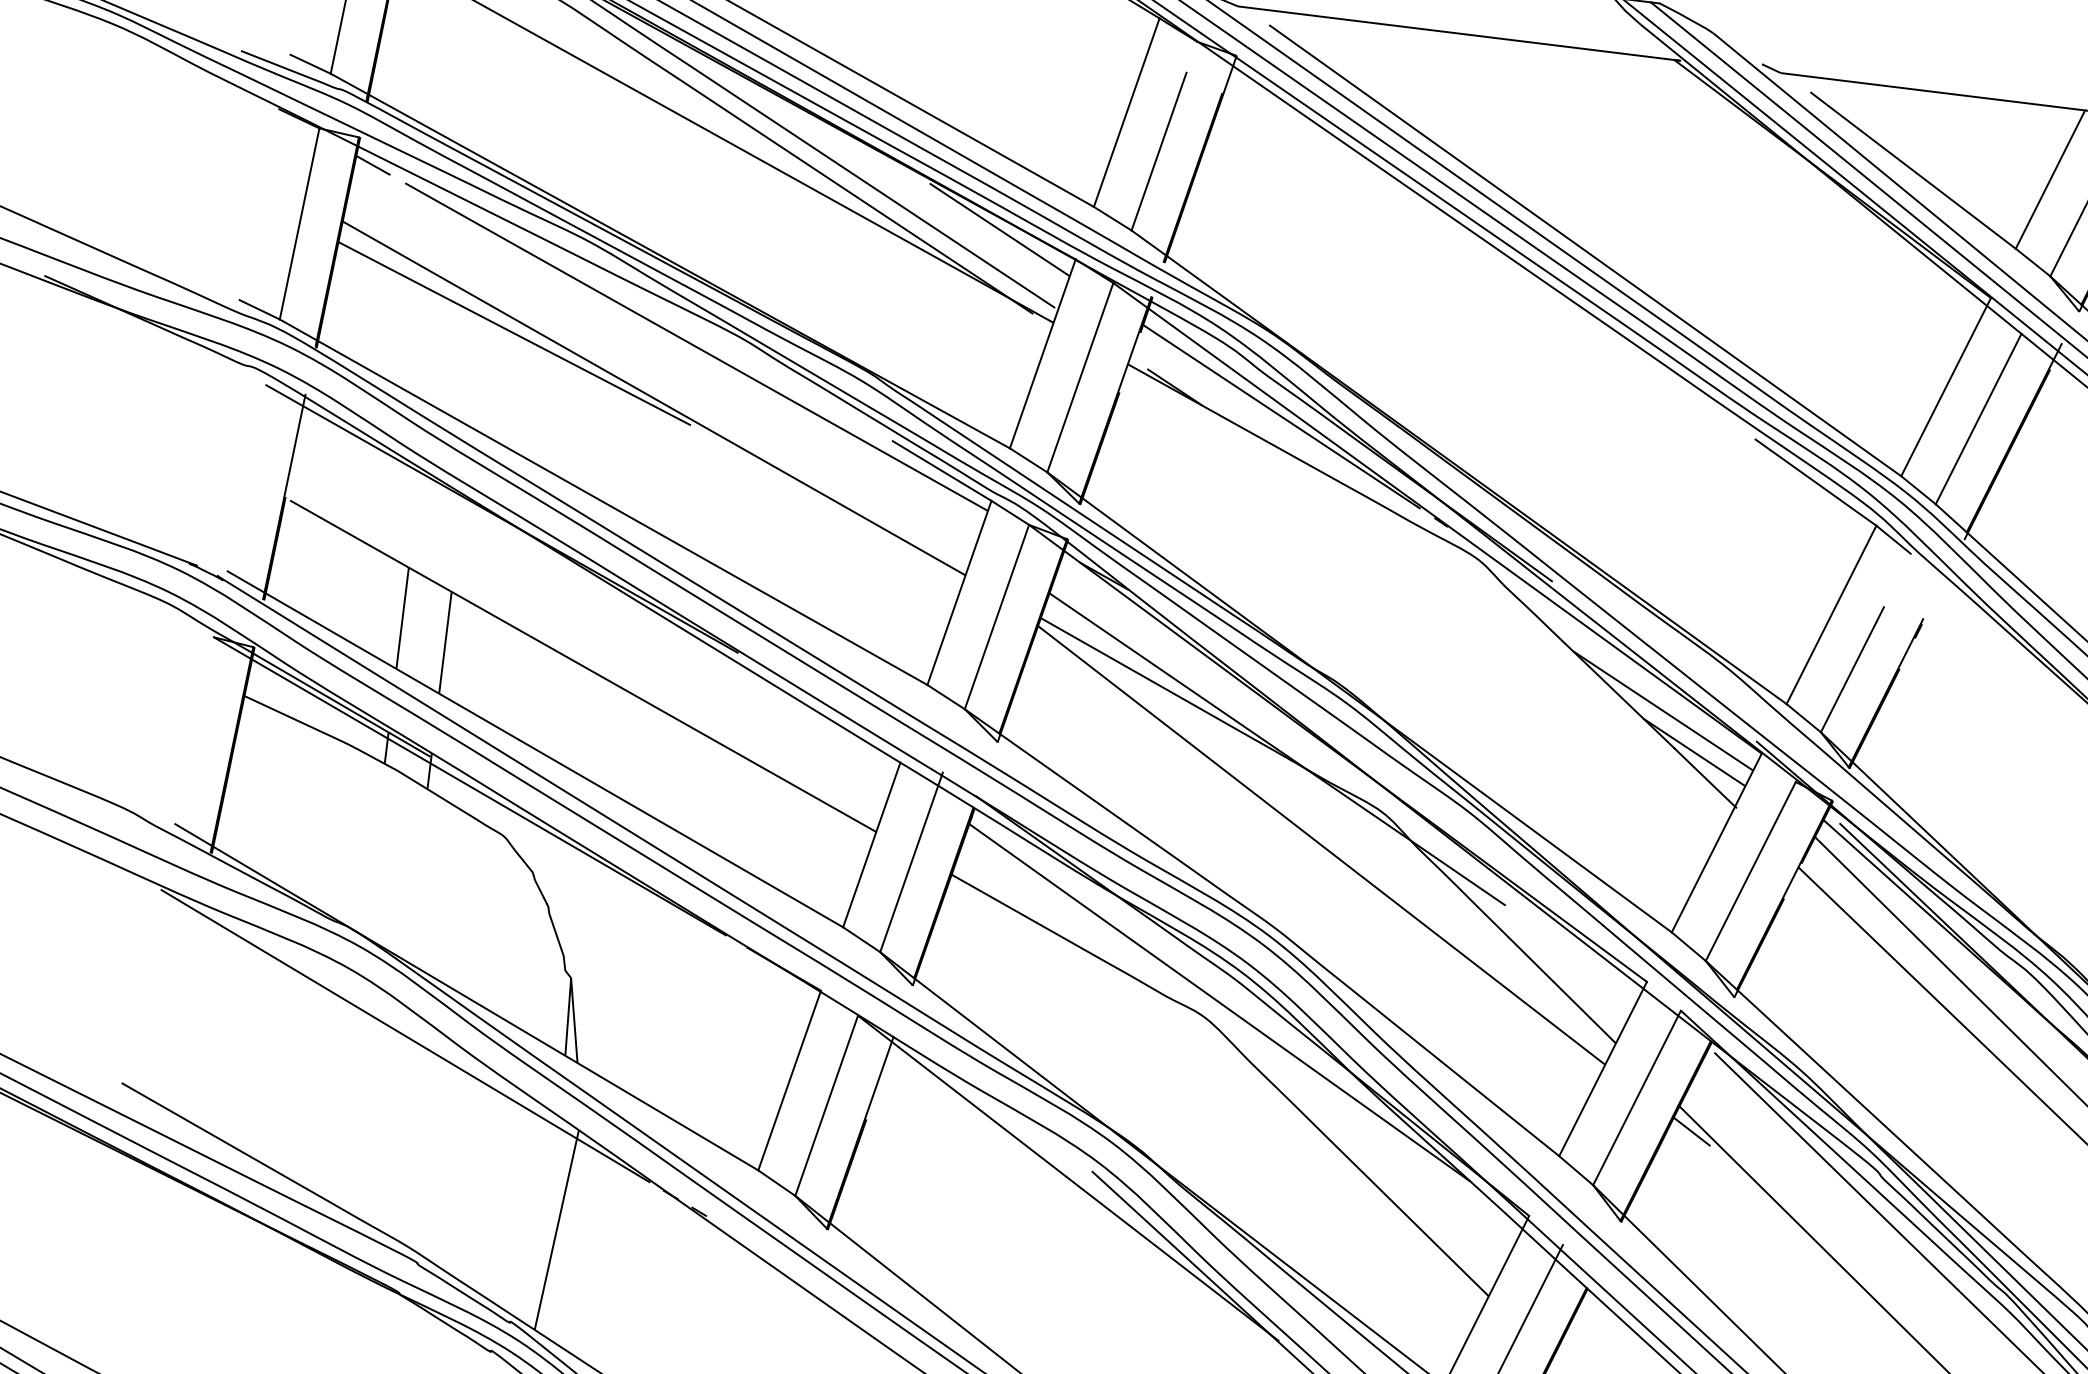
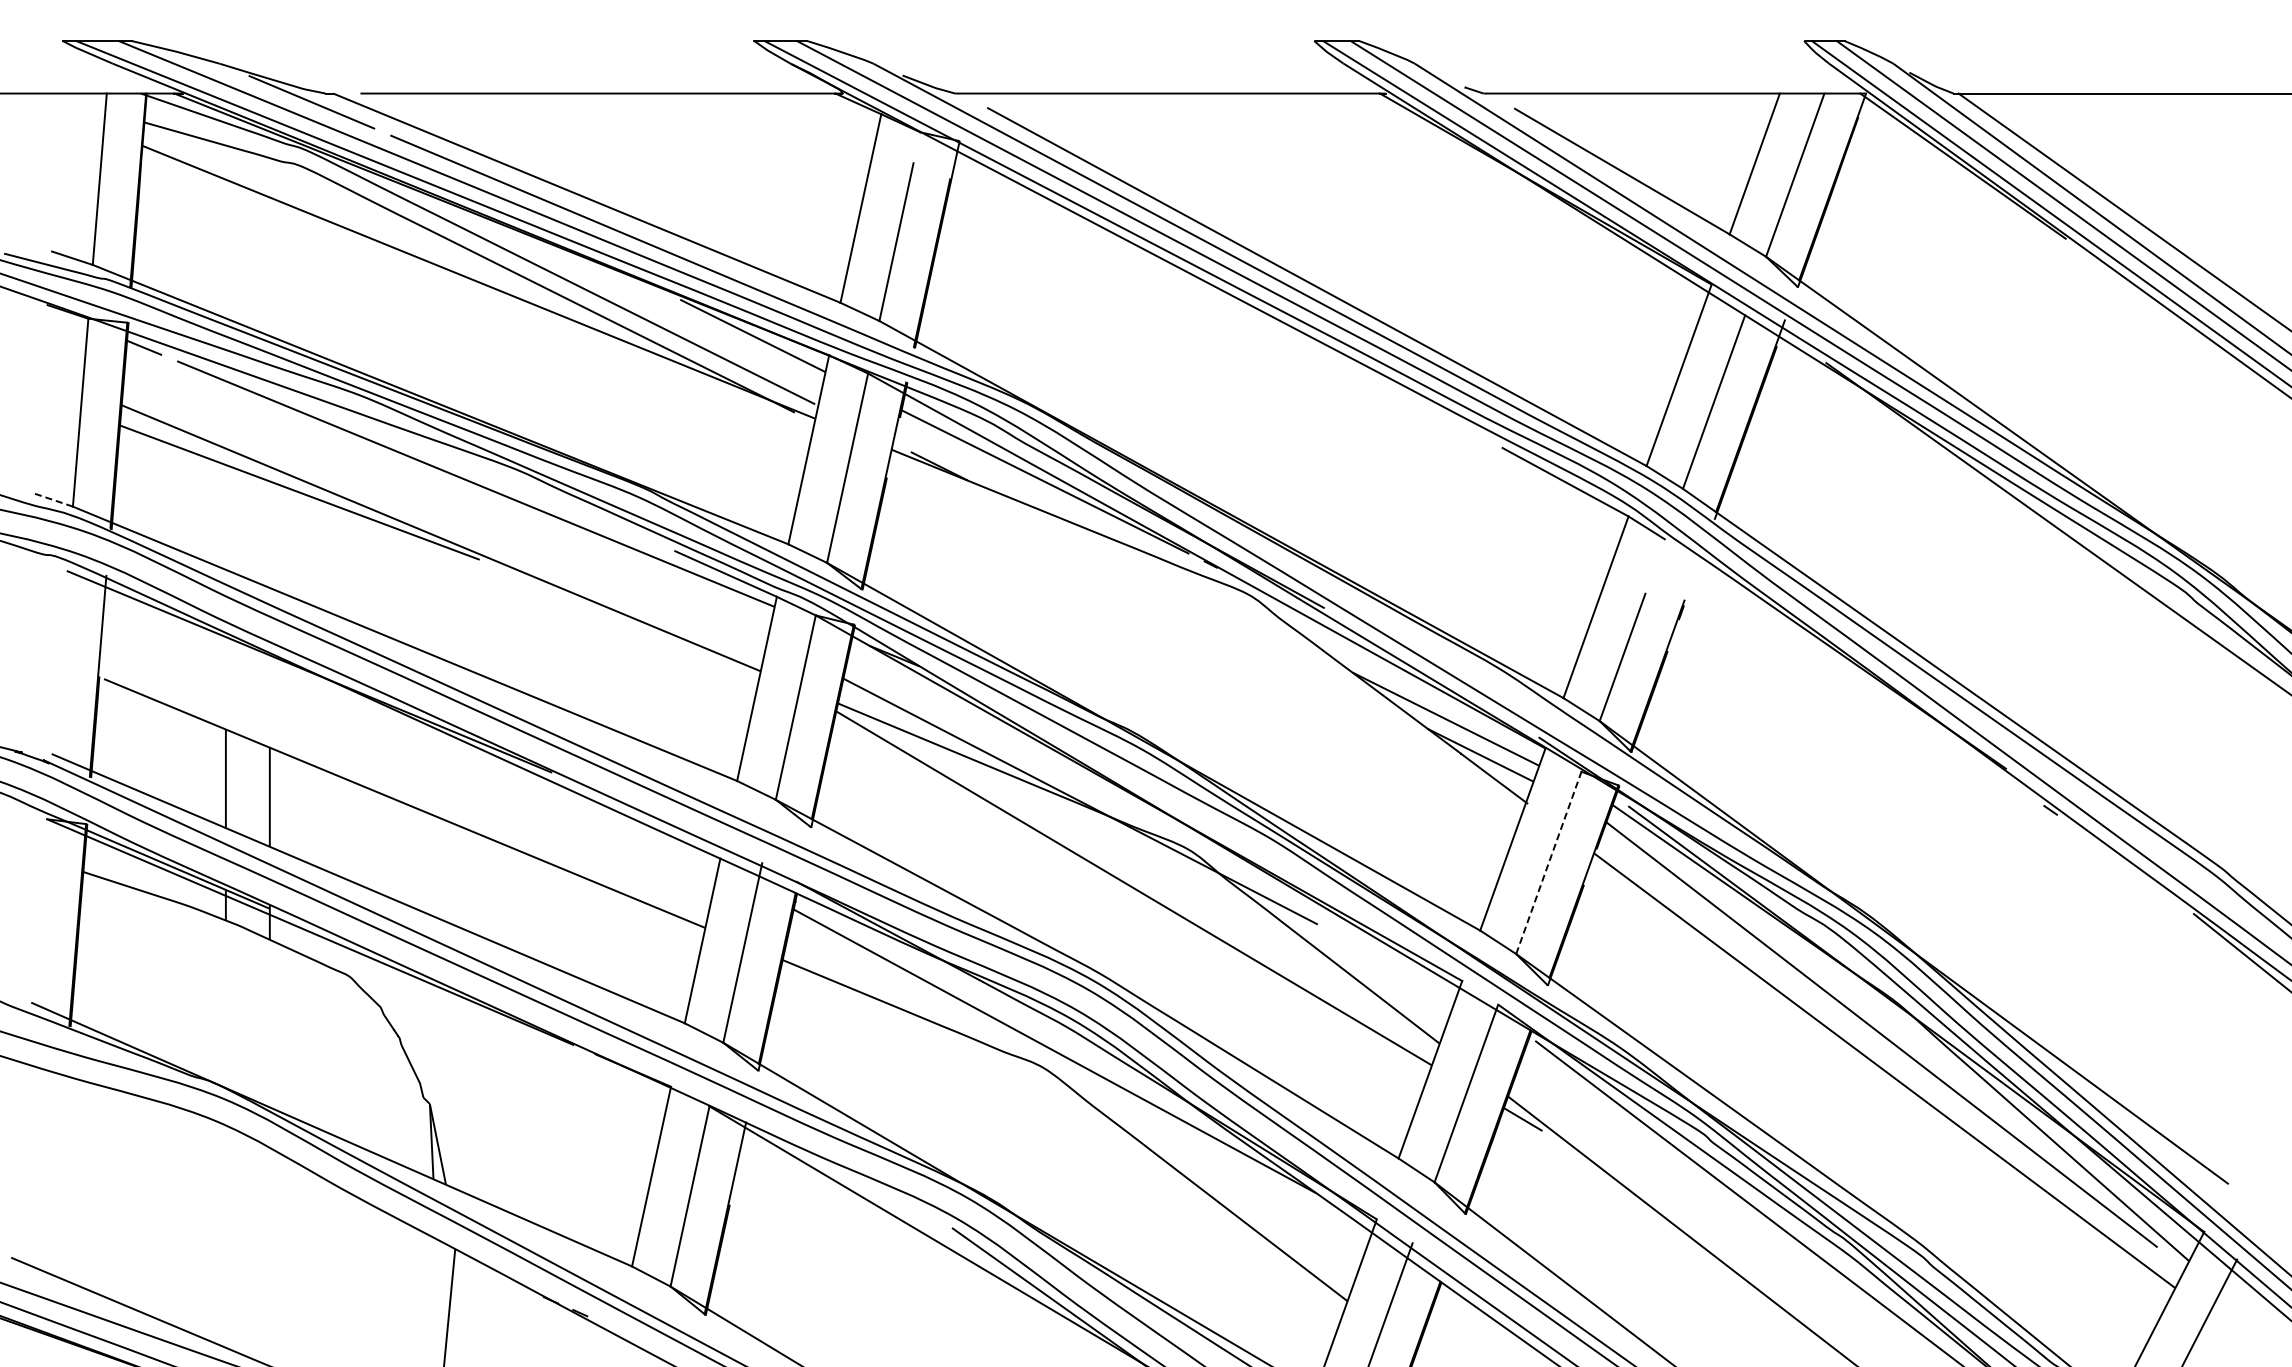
line: (259, 309) -> (52, 499), solid -> dashed
line: (1750, 871) -> (1548, 862), solid -> dashed
line: (405, 1035) -> (277, 1178), removed

